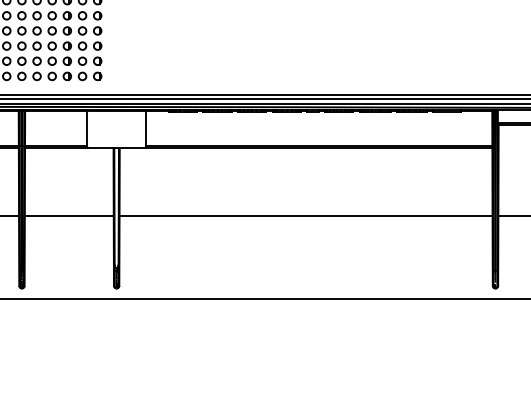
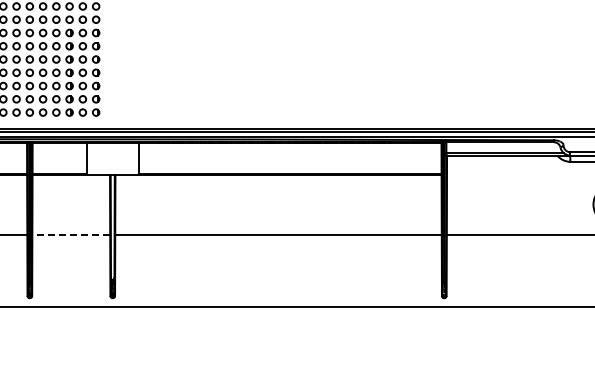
line: (69, 215) -> (71, 234), solid -> dashed

